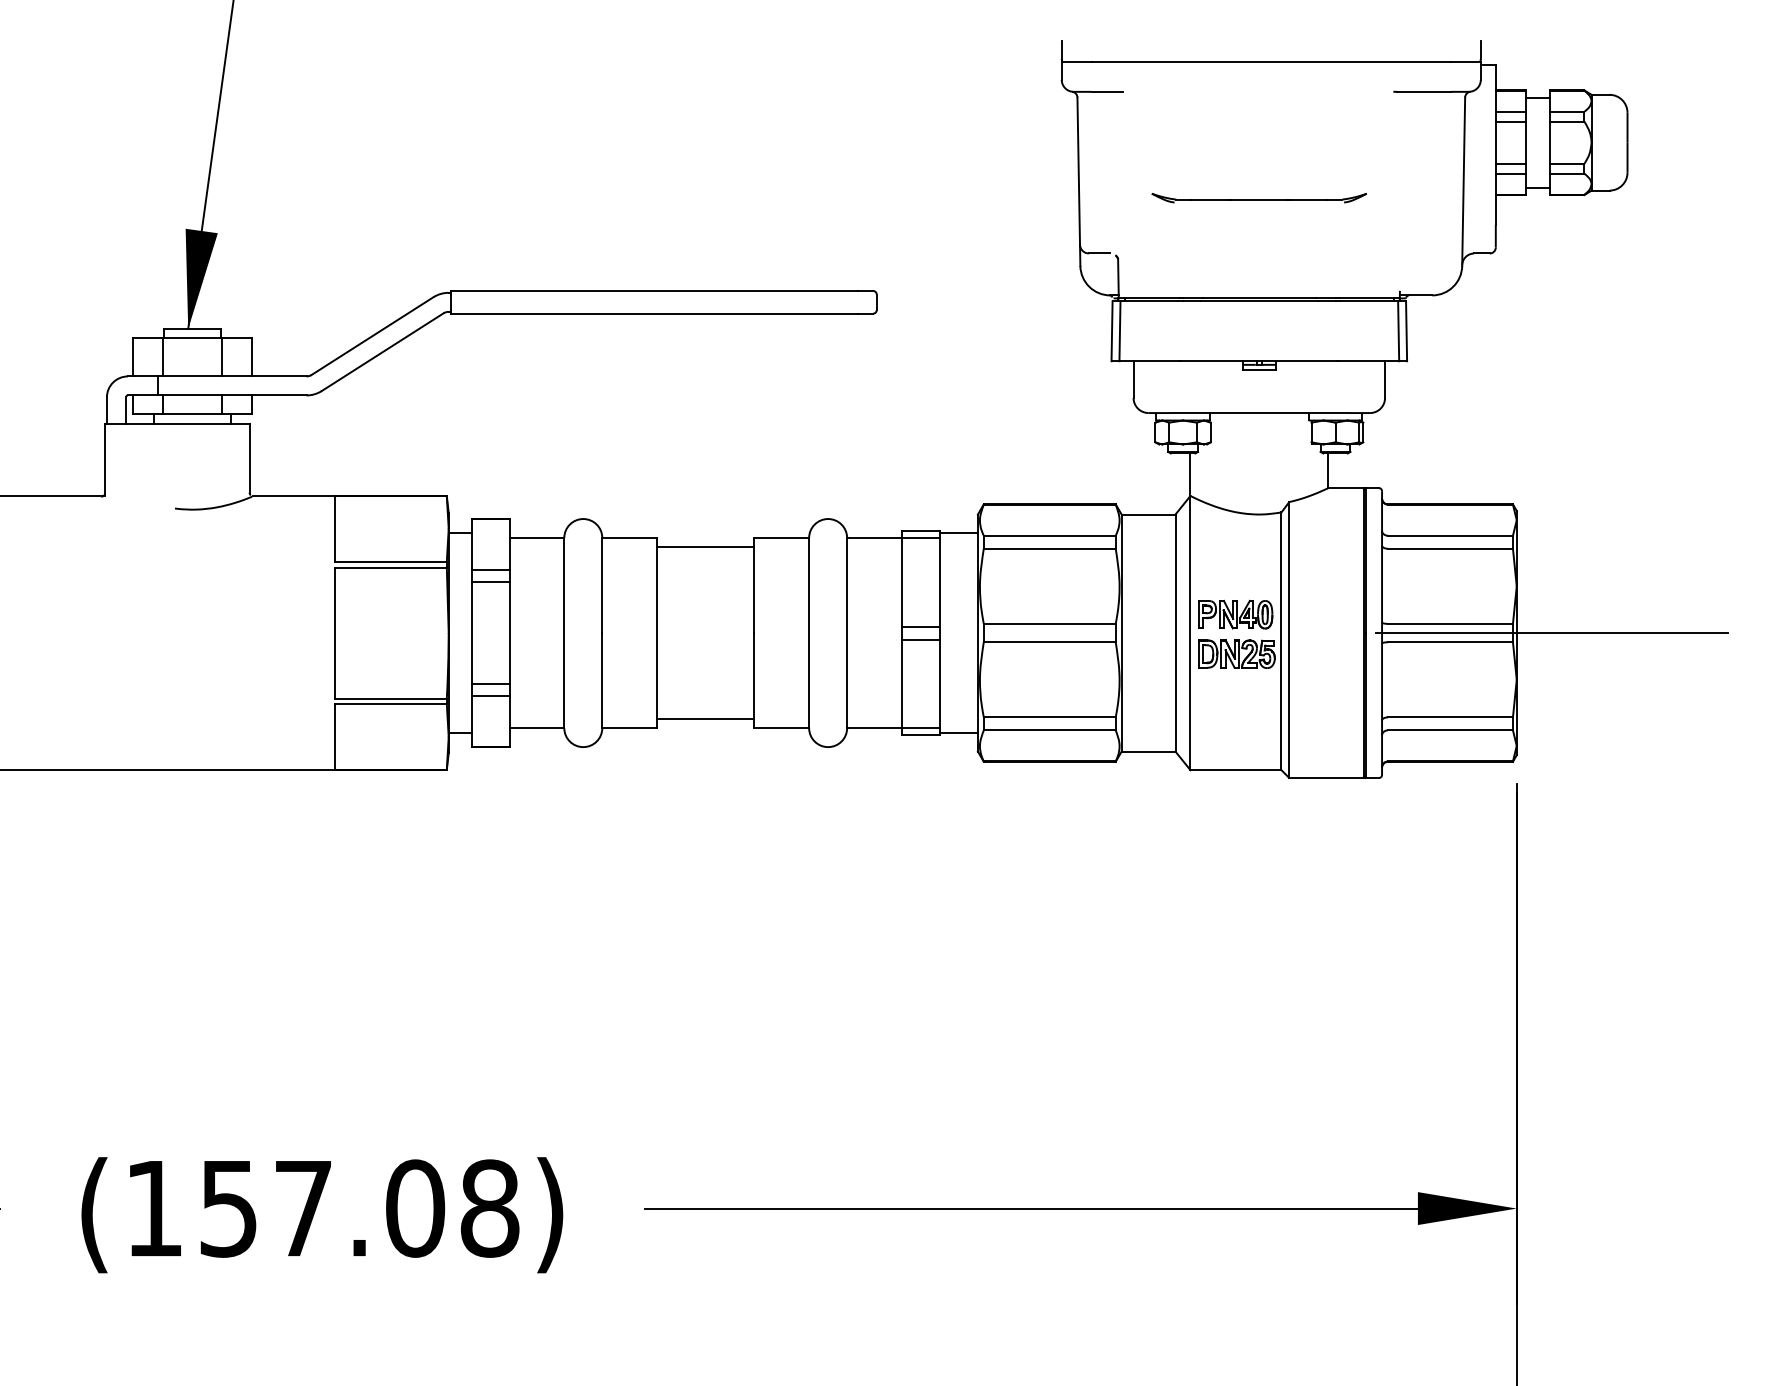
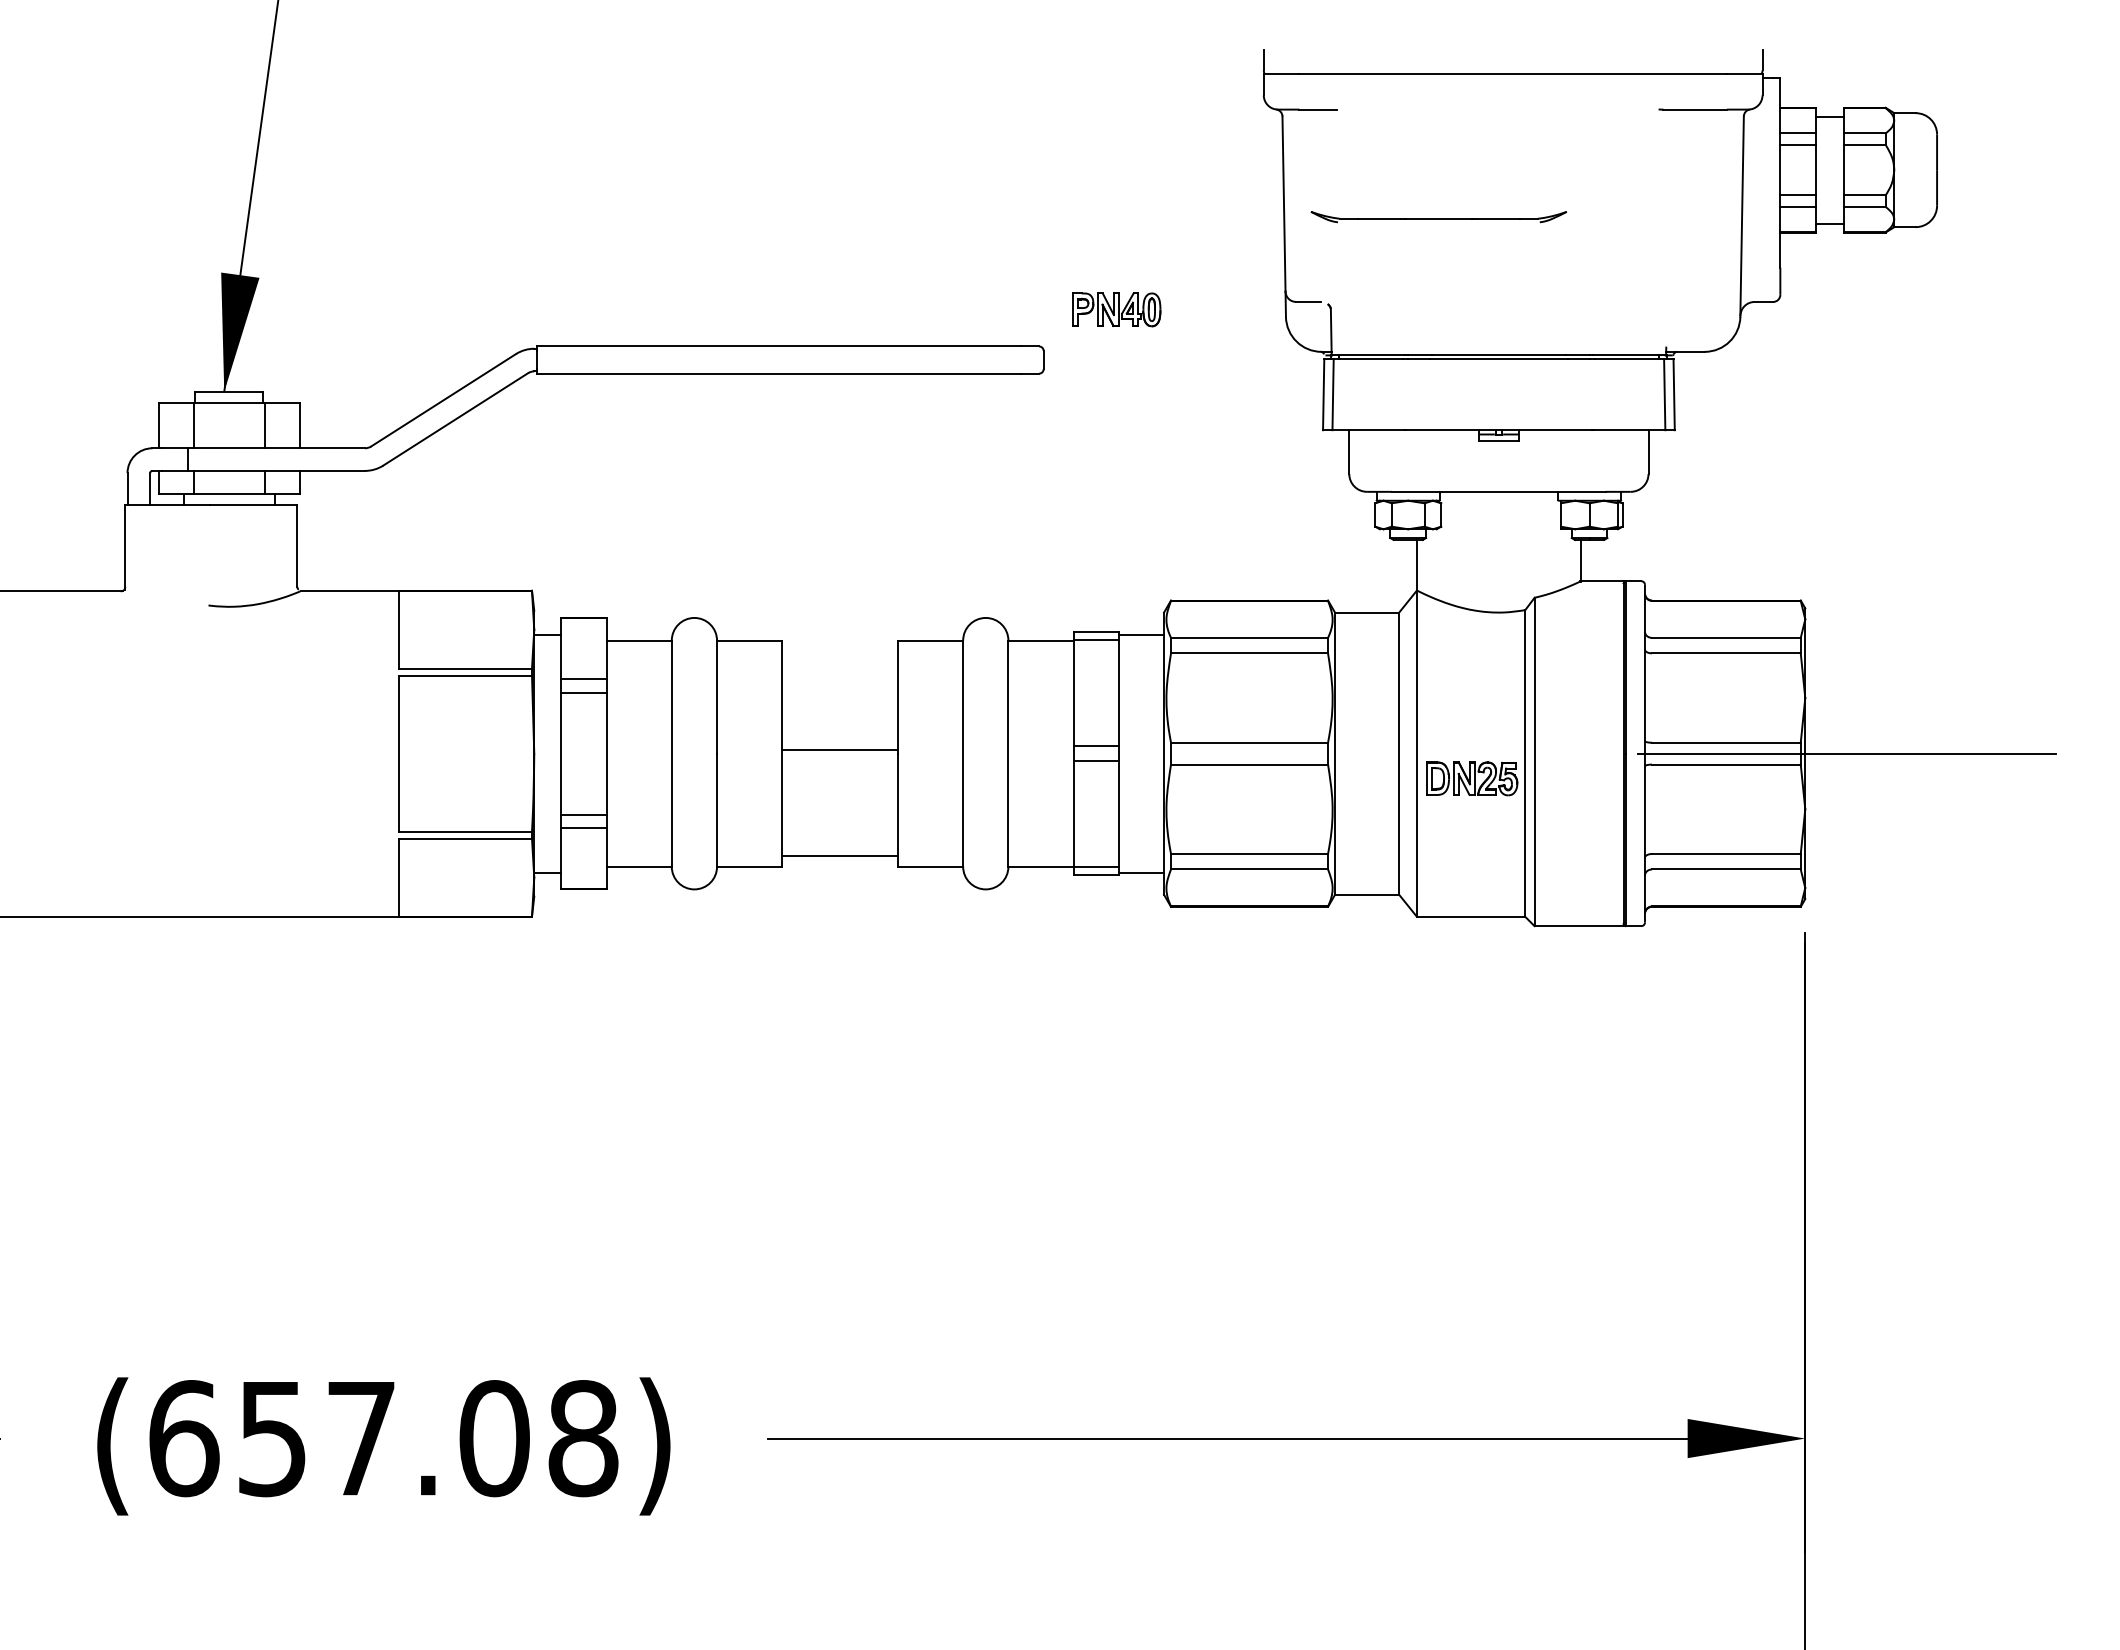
part: (1258, 198) -> (1438, 217), moved
line: (706, 547) -> (840, 750), moved
part: (1235, 614) -> (1116, 309), moved
text: (154, 1208) -> (184, 1438), (157.08) -> (657.08)

